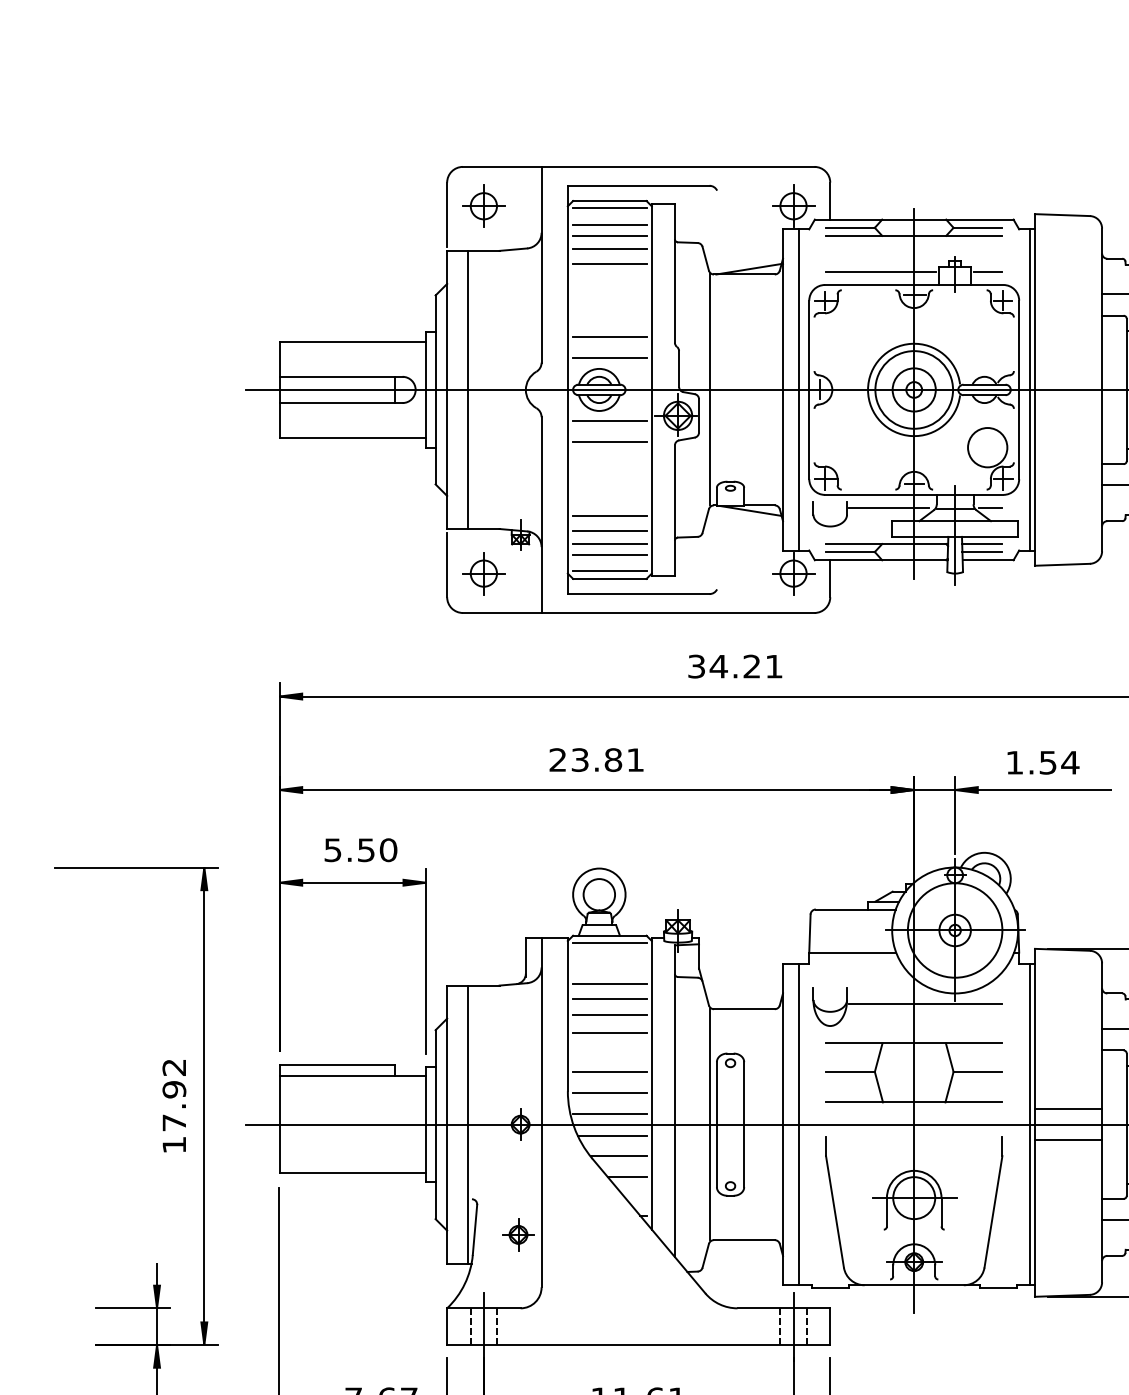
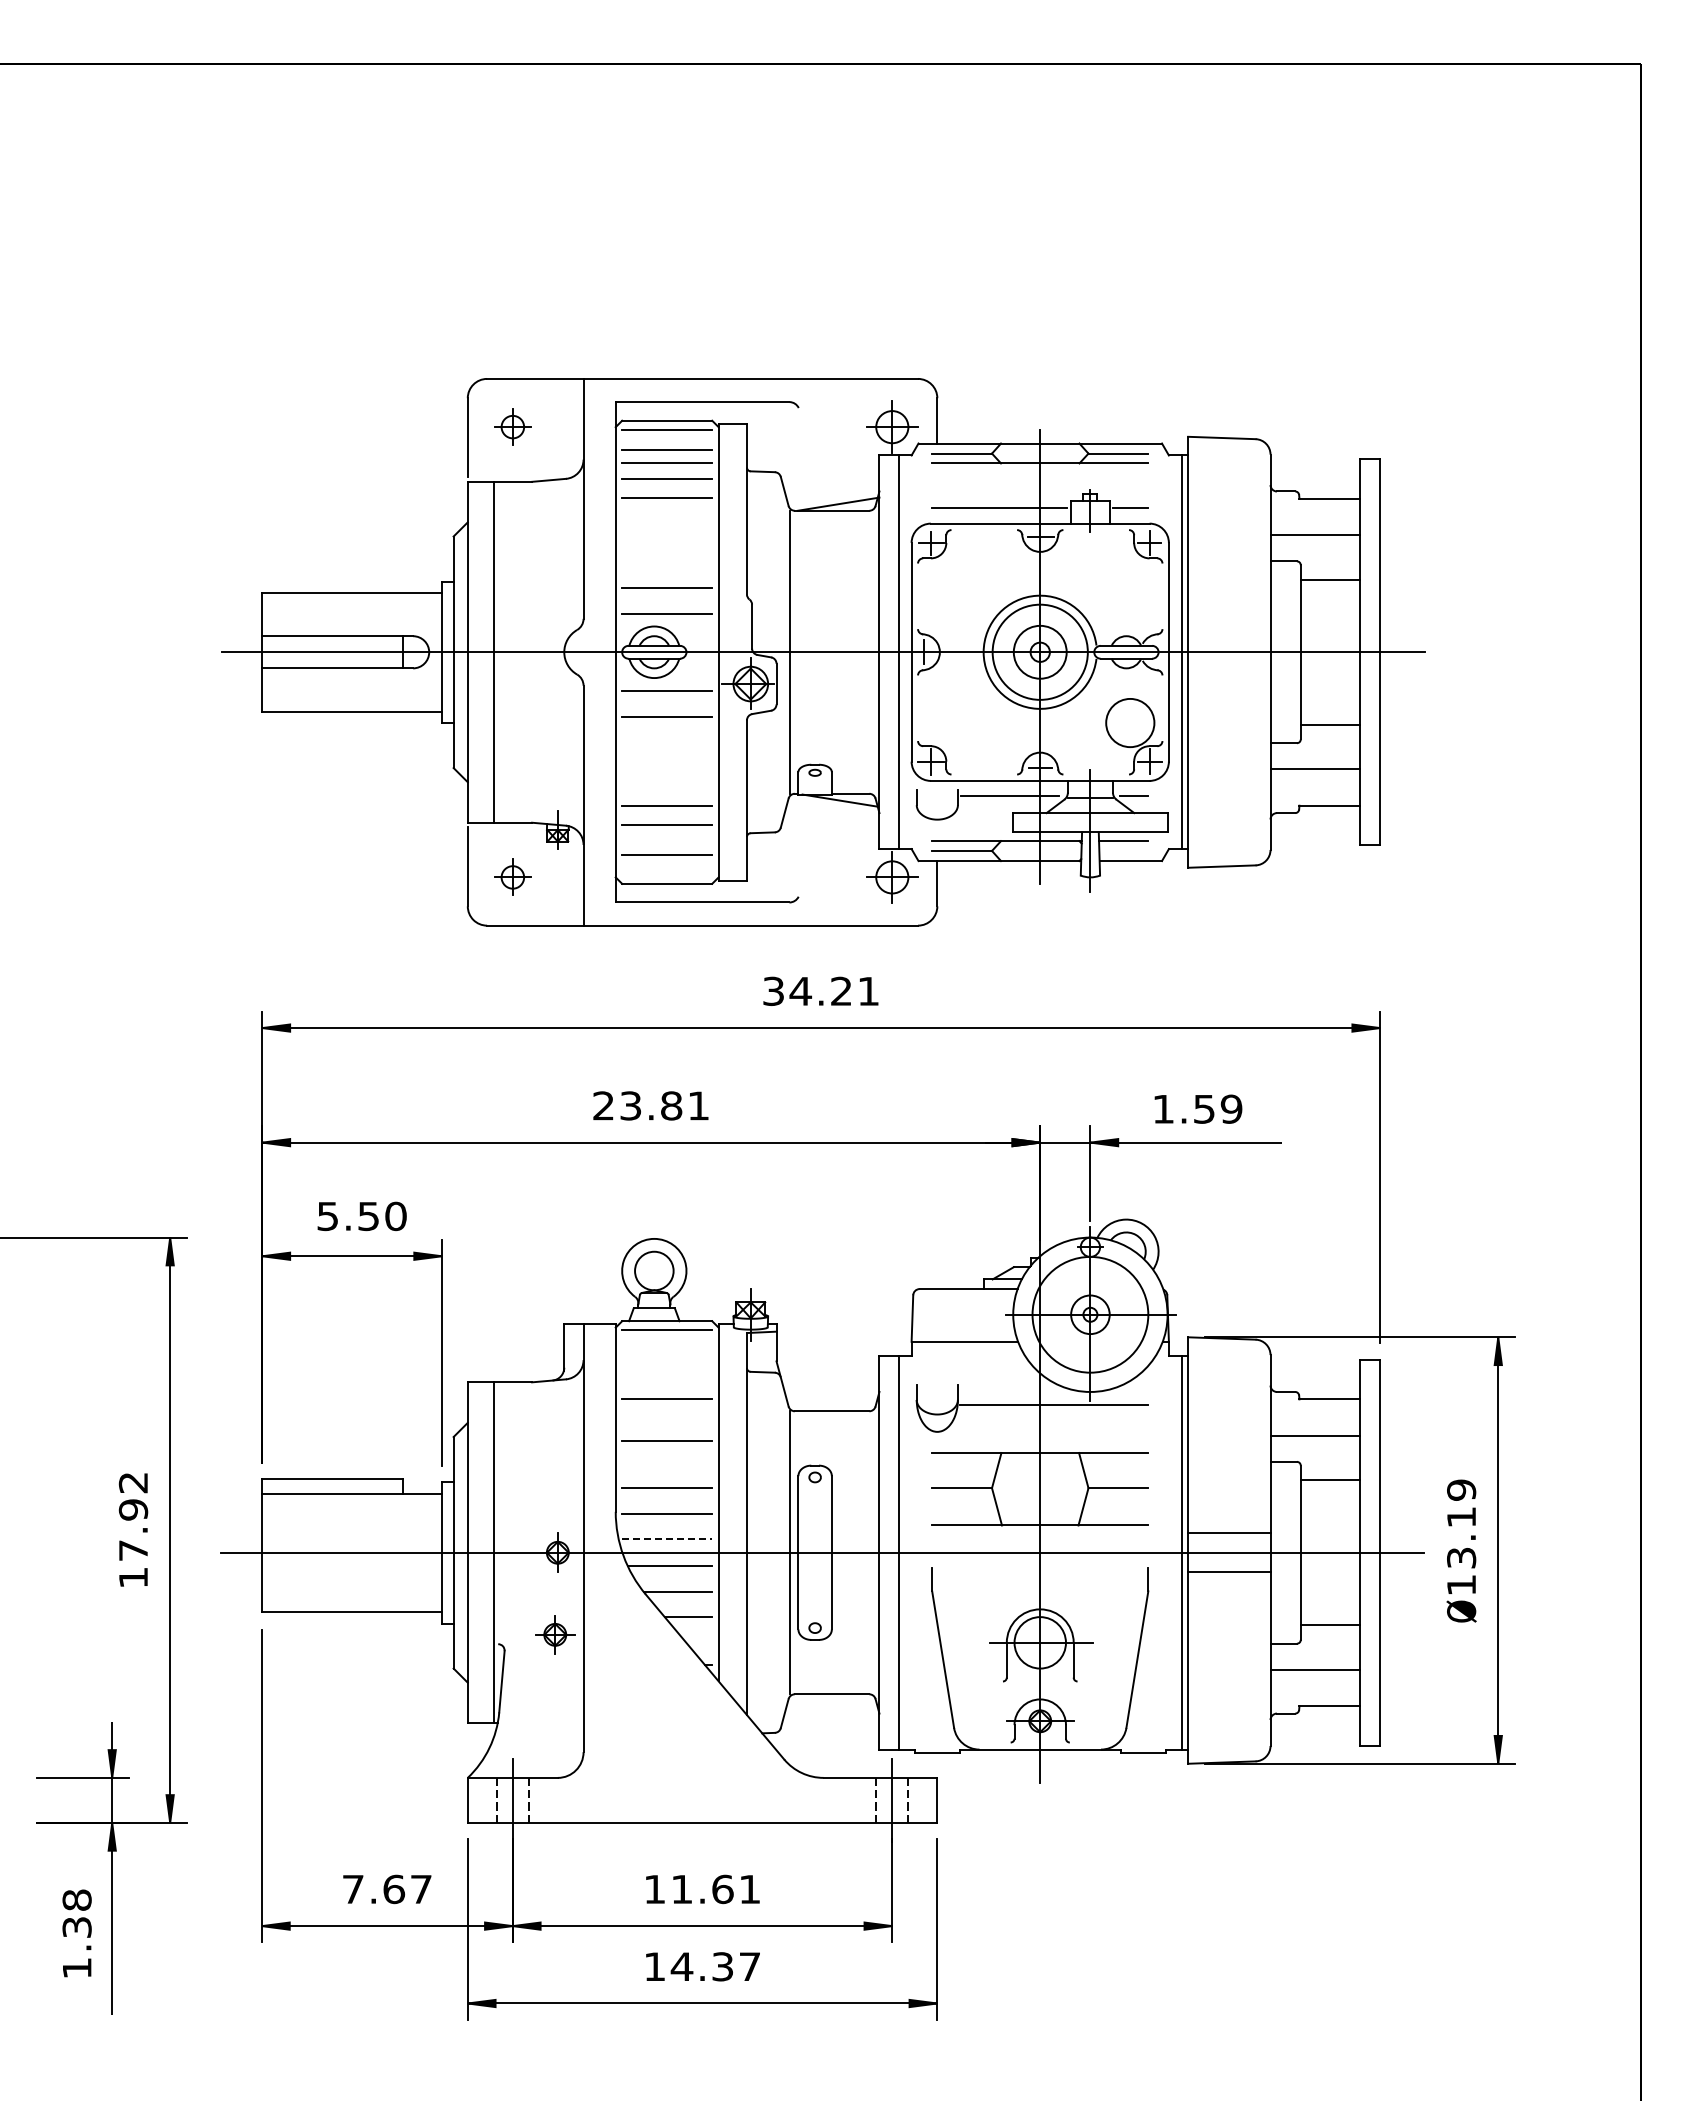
part: (483, 205) -> (512, 426), size x0.7
line: (610, 544) -> (667, 841), removed
line: (982, 551) -> (1123, 850), removed
line: (610, 571) -> (667, 874), removed
part: (483, 573) -> (512, 877), size x0.7
text: (1070, 762) -> (1231, 1108), 1.54 -> 1.59
line: (610, 983) -> (667, 1379), removed
line: (610, 1015) -> (667, 1418), removed
line: (610, 1113) -> (667, 1539), solid -> dashed
part: (518, 1234) -> (555, 1634), moved

